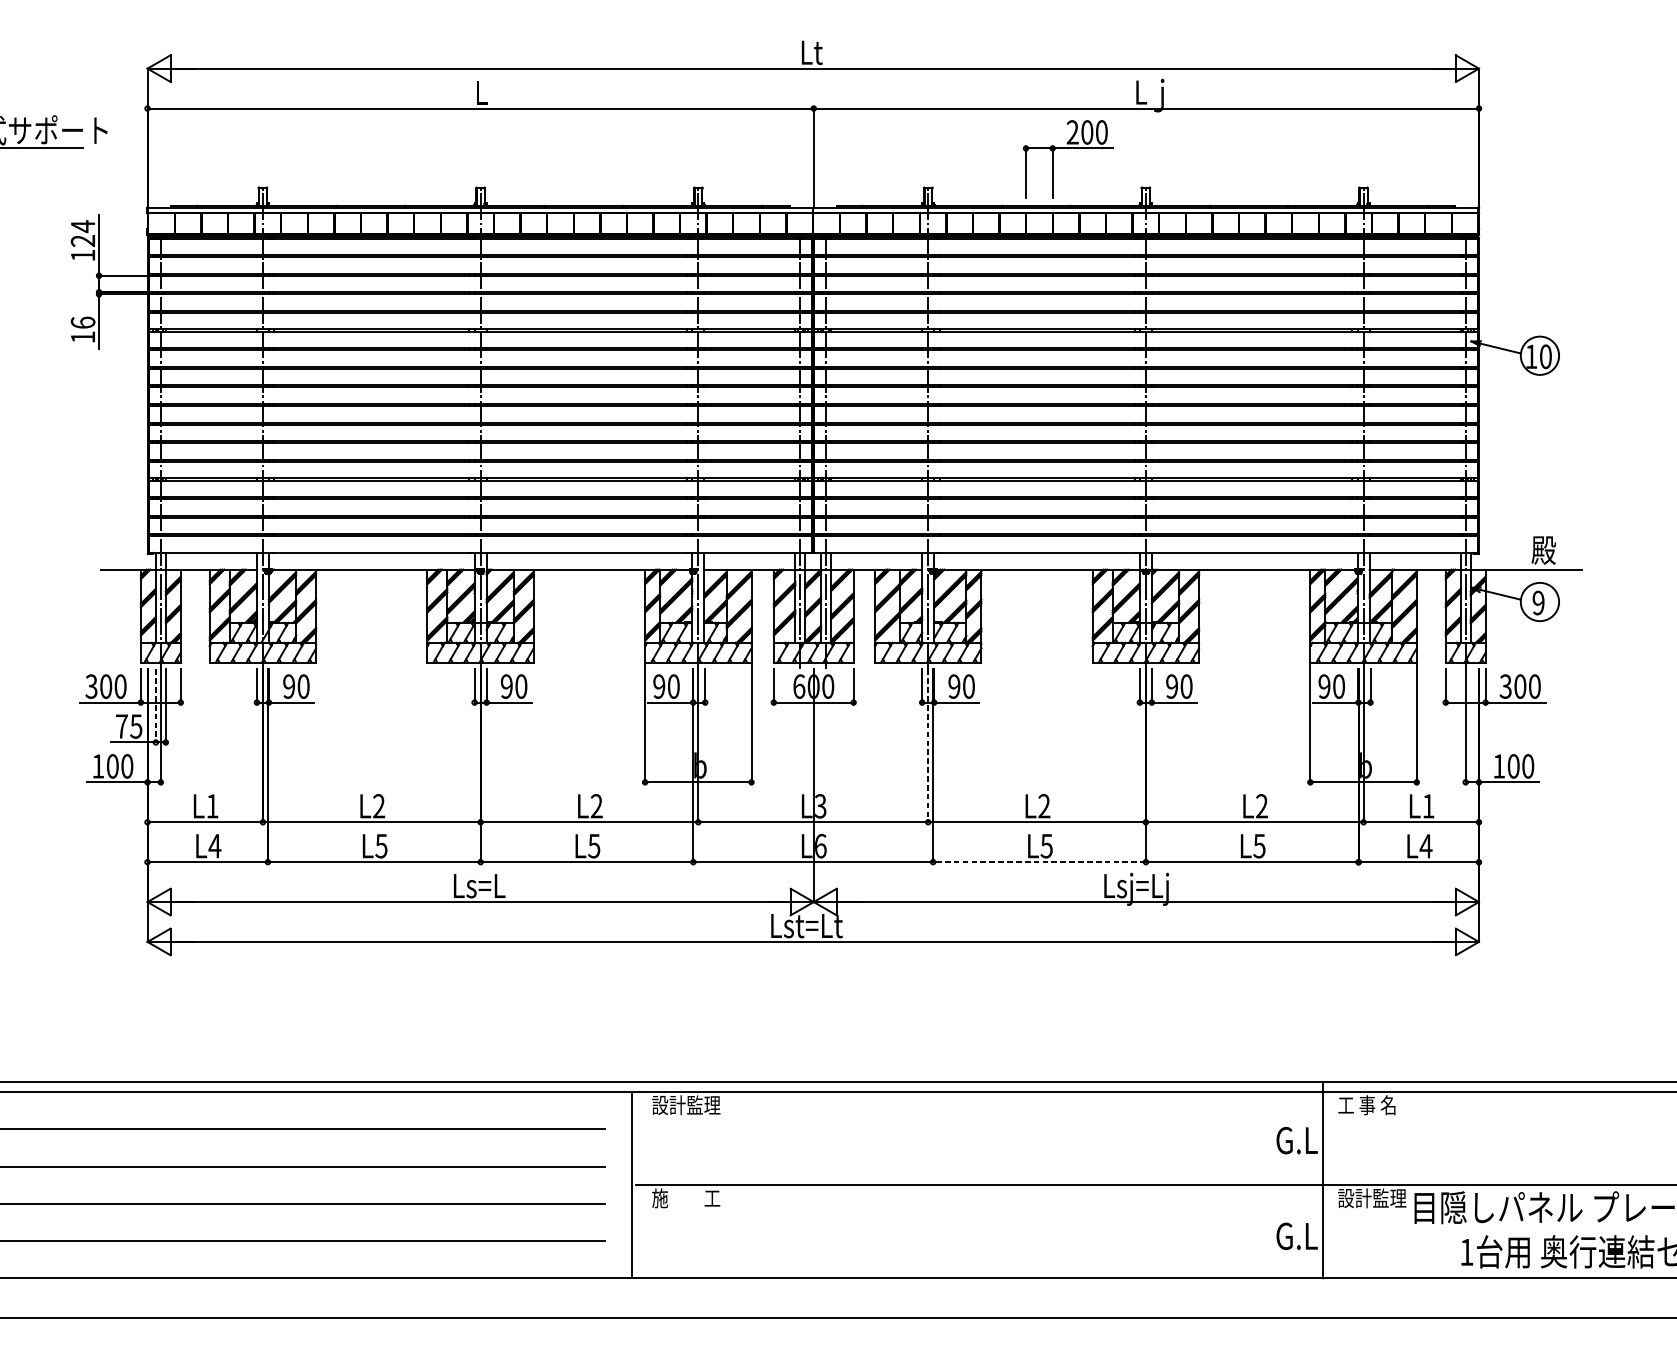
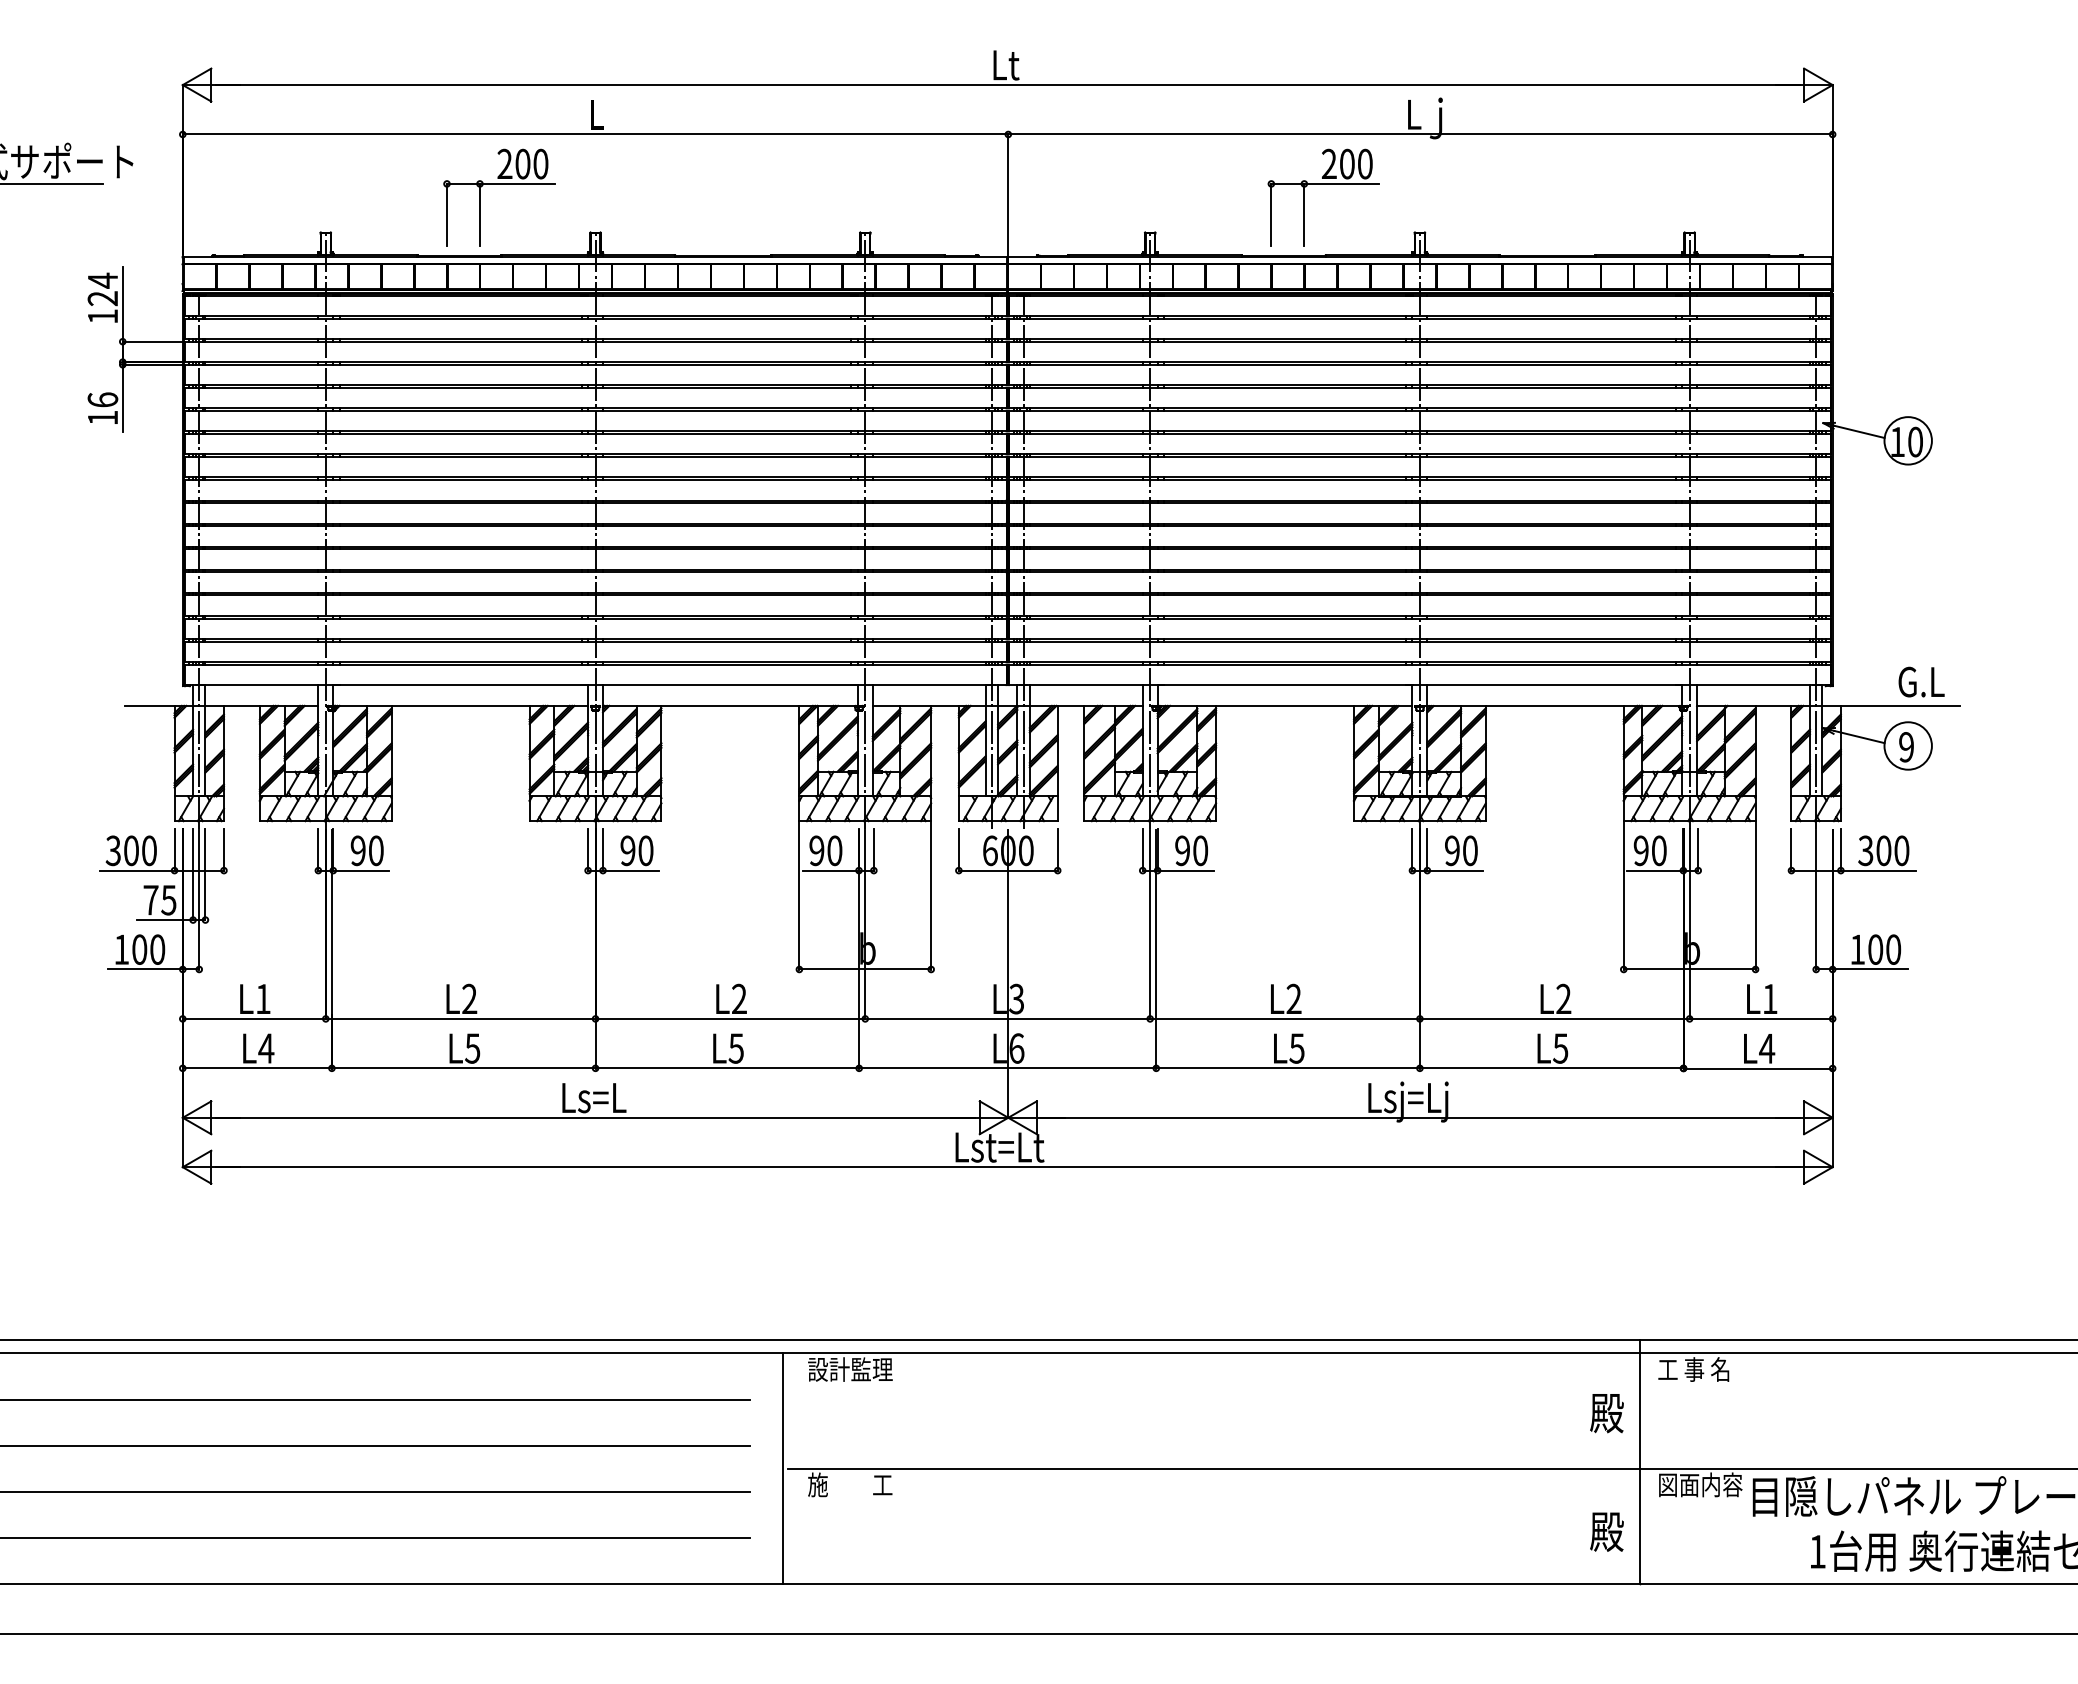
part: (403, 148) -> (499, 184), added
text: (1549, 549) -> (1920, 681), 殿 -> G.L
line: (156, 706) -> (193, 875), dashed -> solid
line: (928, 746) -> (1150, 924), dashed -> solid
line: (1039, 862) -> (1288, 1068), dashed -> solid
text: (1296, 1140) -> (1606, 1413), G.L -> 殿
text: (1372, 1197) -> (1700, 1484), 設計監理 -> 図面内容
text: (1296, 1235) -> (1606, 1531), G.L -> 殿

